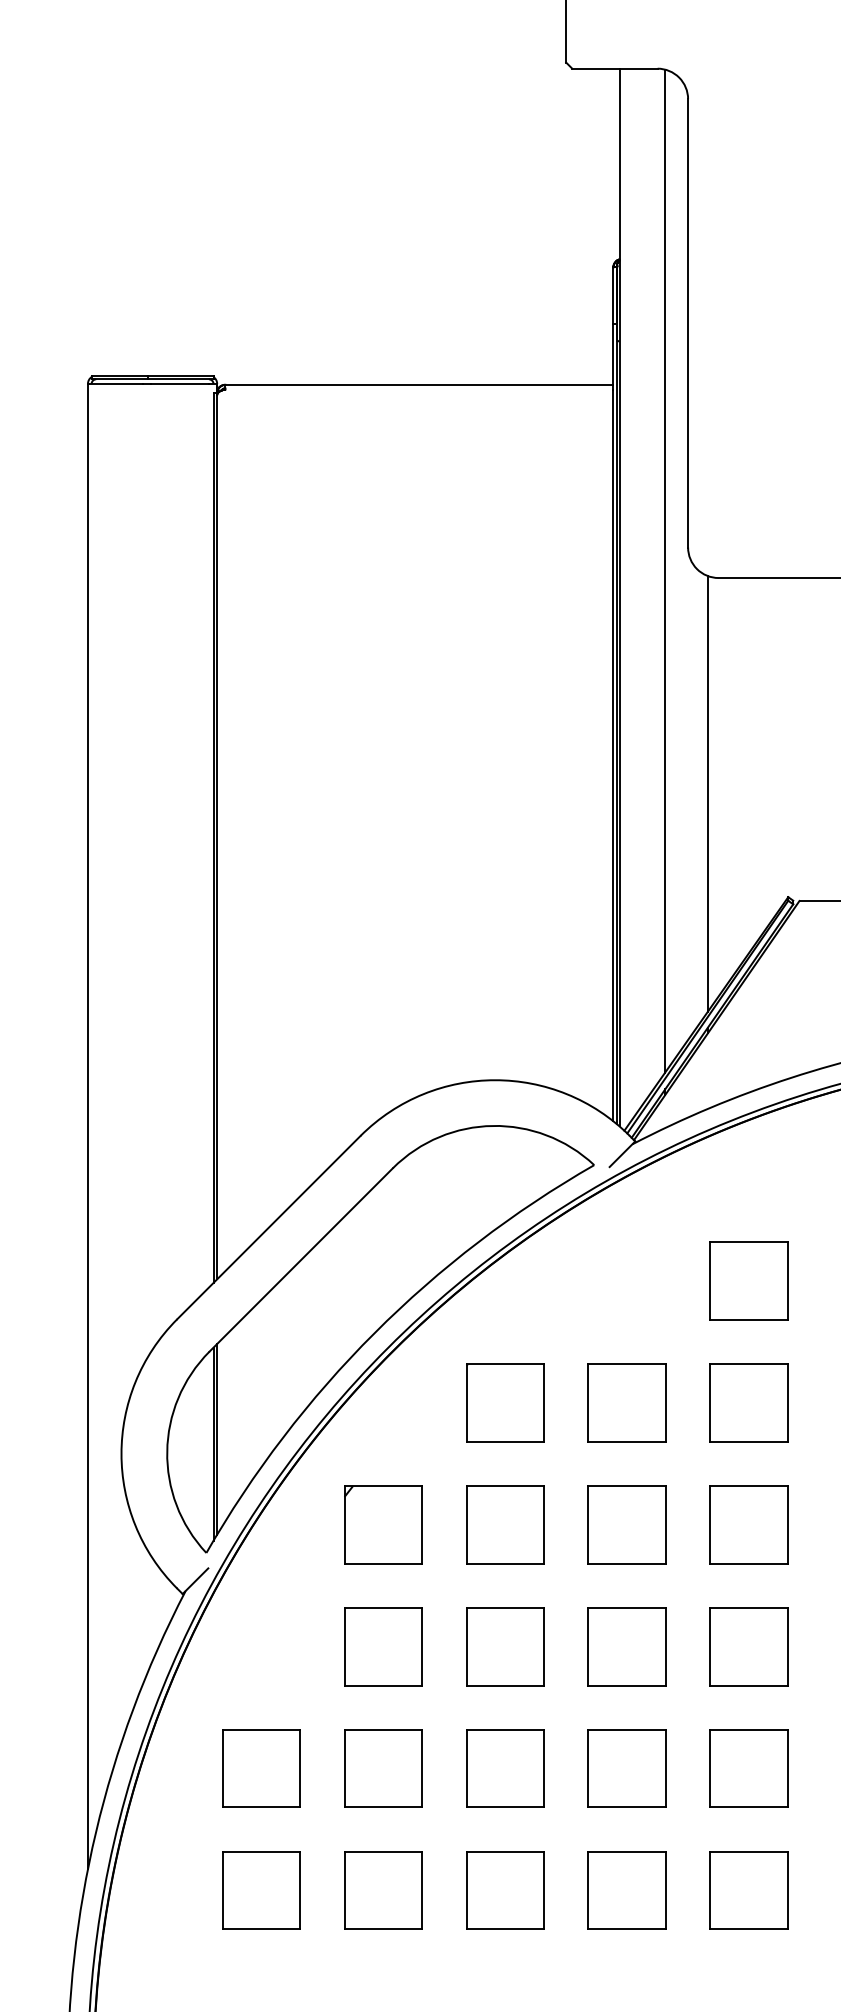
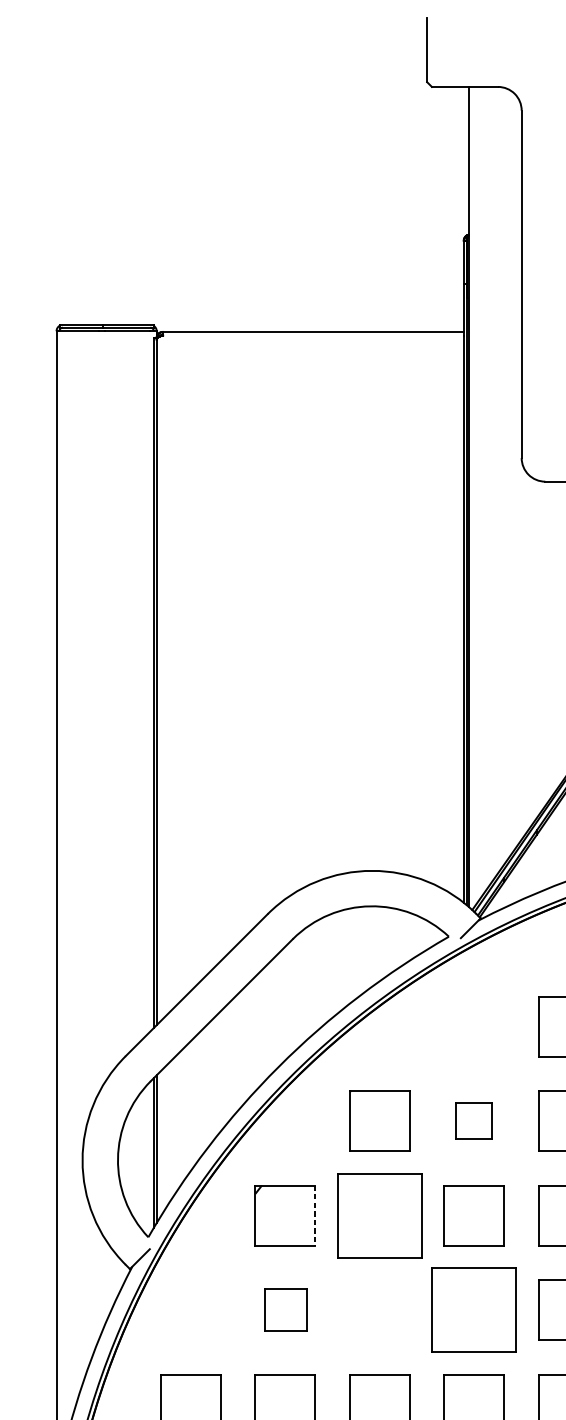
line: (665, 570) -> (504, 475), removed
line: (707, 793) -> (536, 648), removed
part: (626, 1402) -> (473, 1120), size x0.6
line: (422, 1524) -> (315, 1215), solid -> dashed
part: (505, 1524) -> (380, 1215), size x1.4
part: (383, 1646) -> (285, 1309), size x0.7
part: (505, 1646) -> (380, 1309), removed
part: (626, 1646) -> (473, 1309), size x1.4

